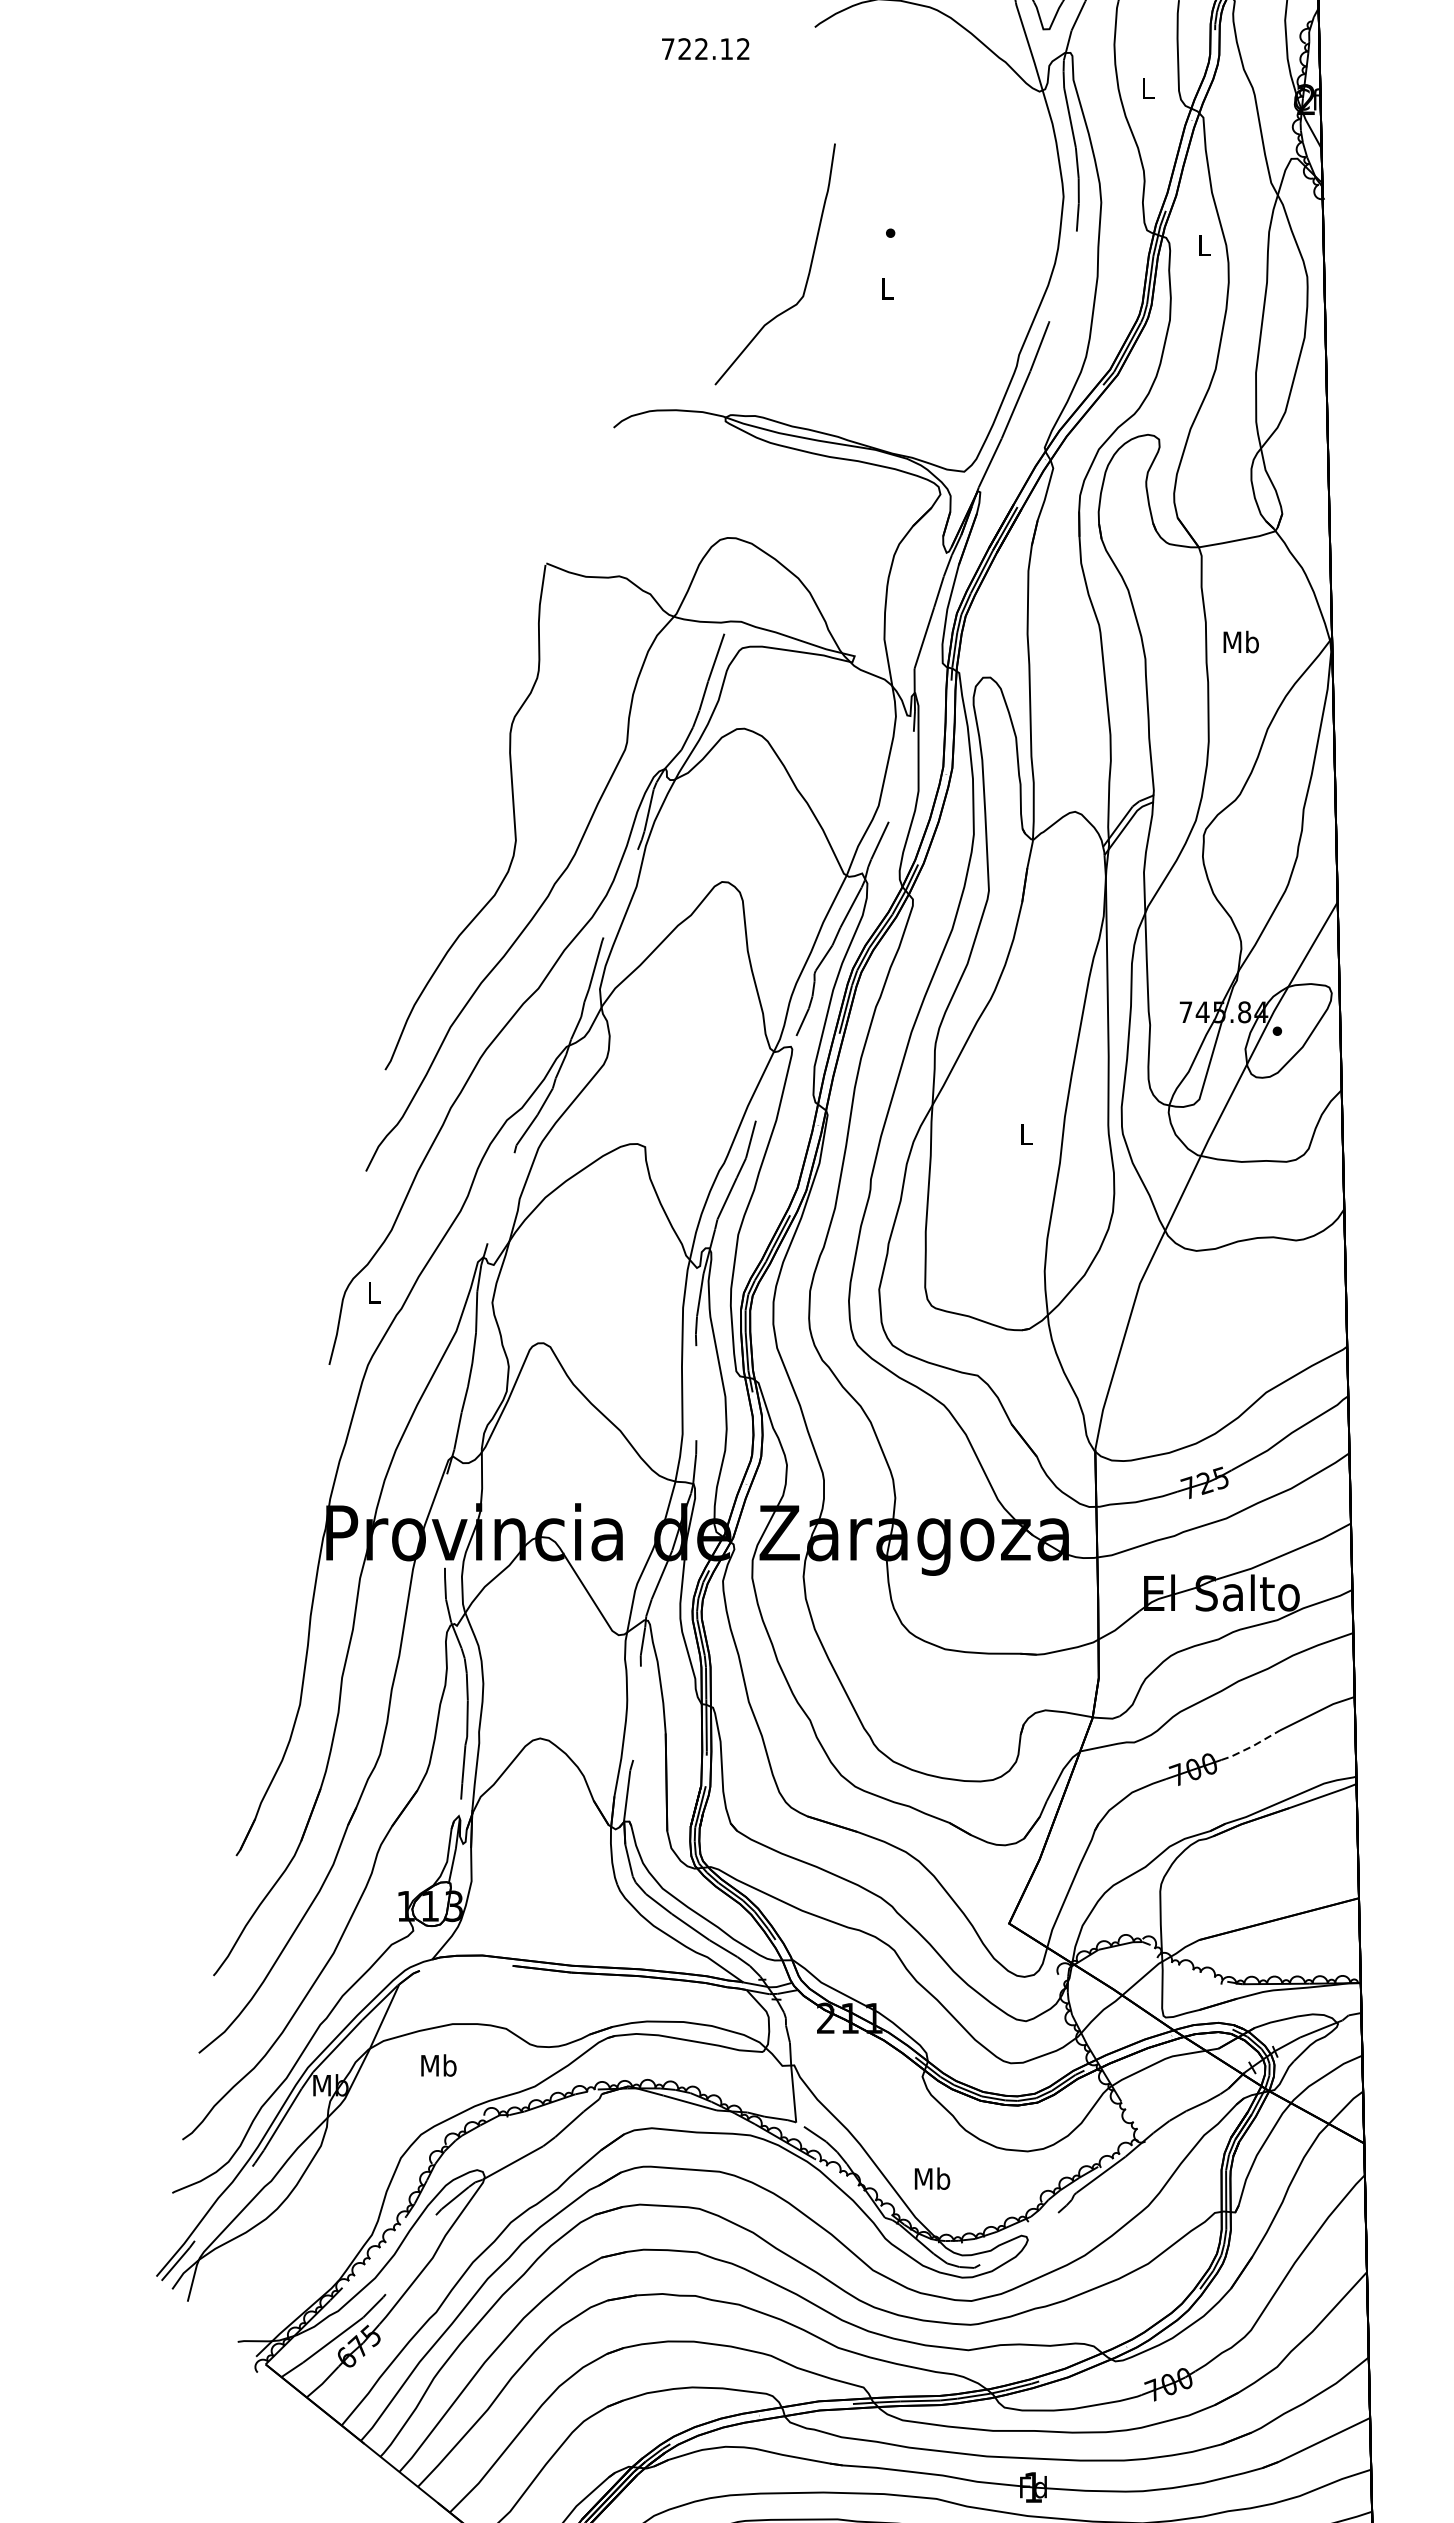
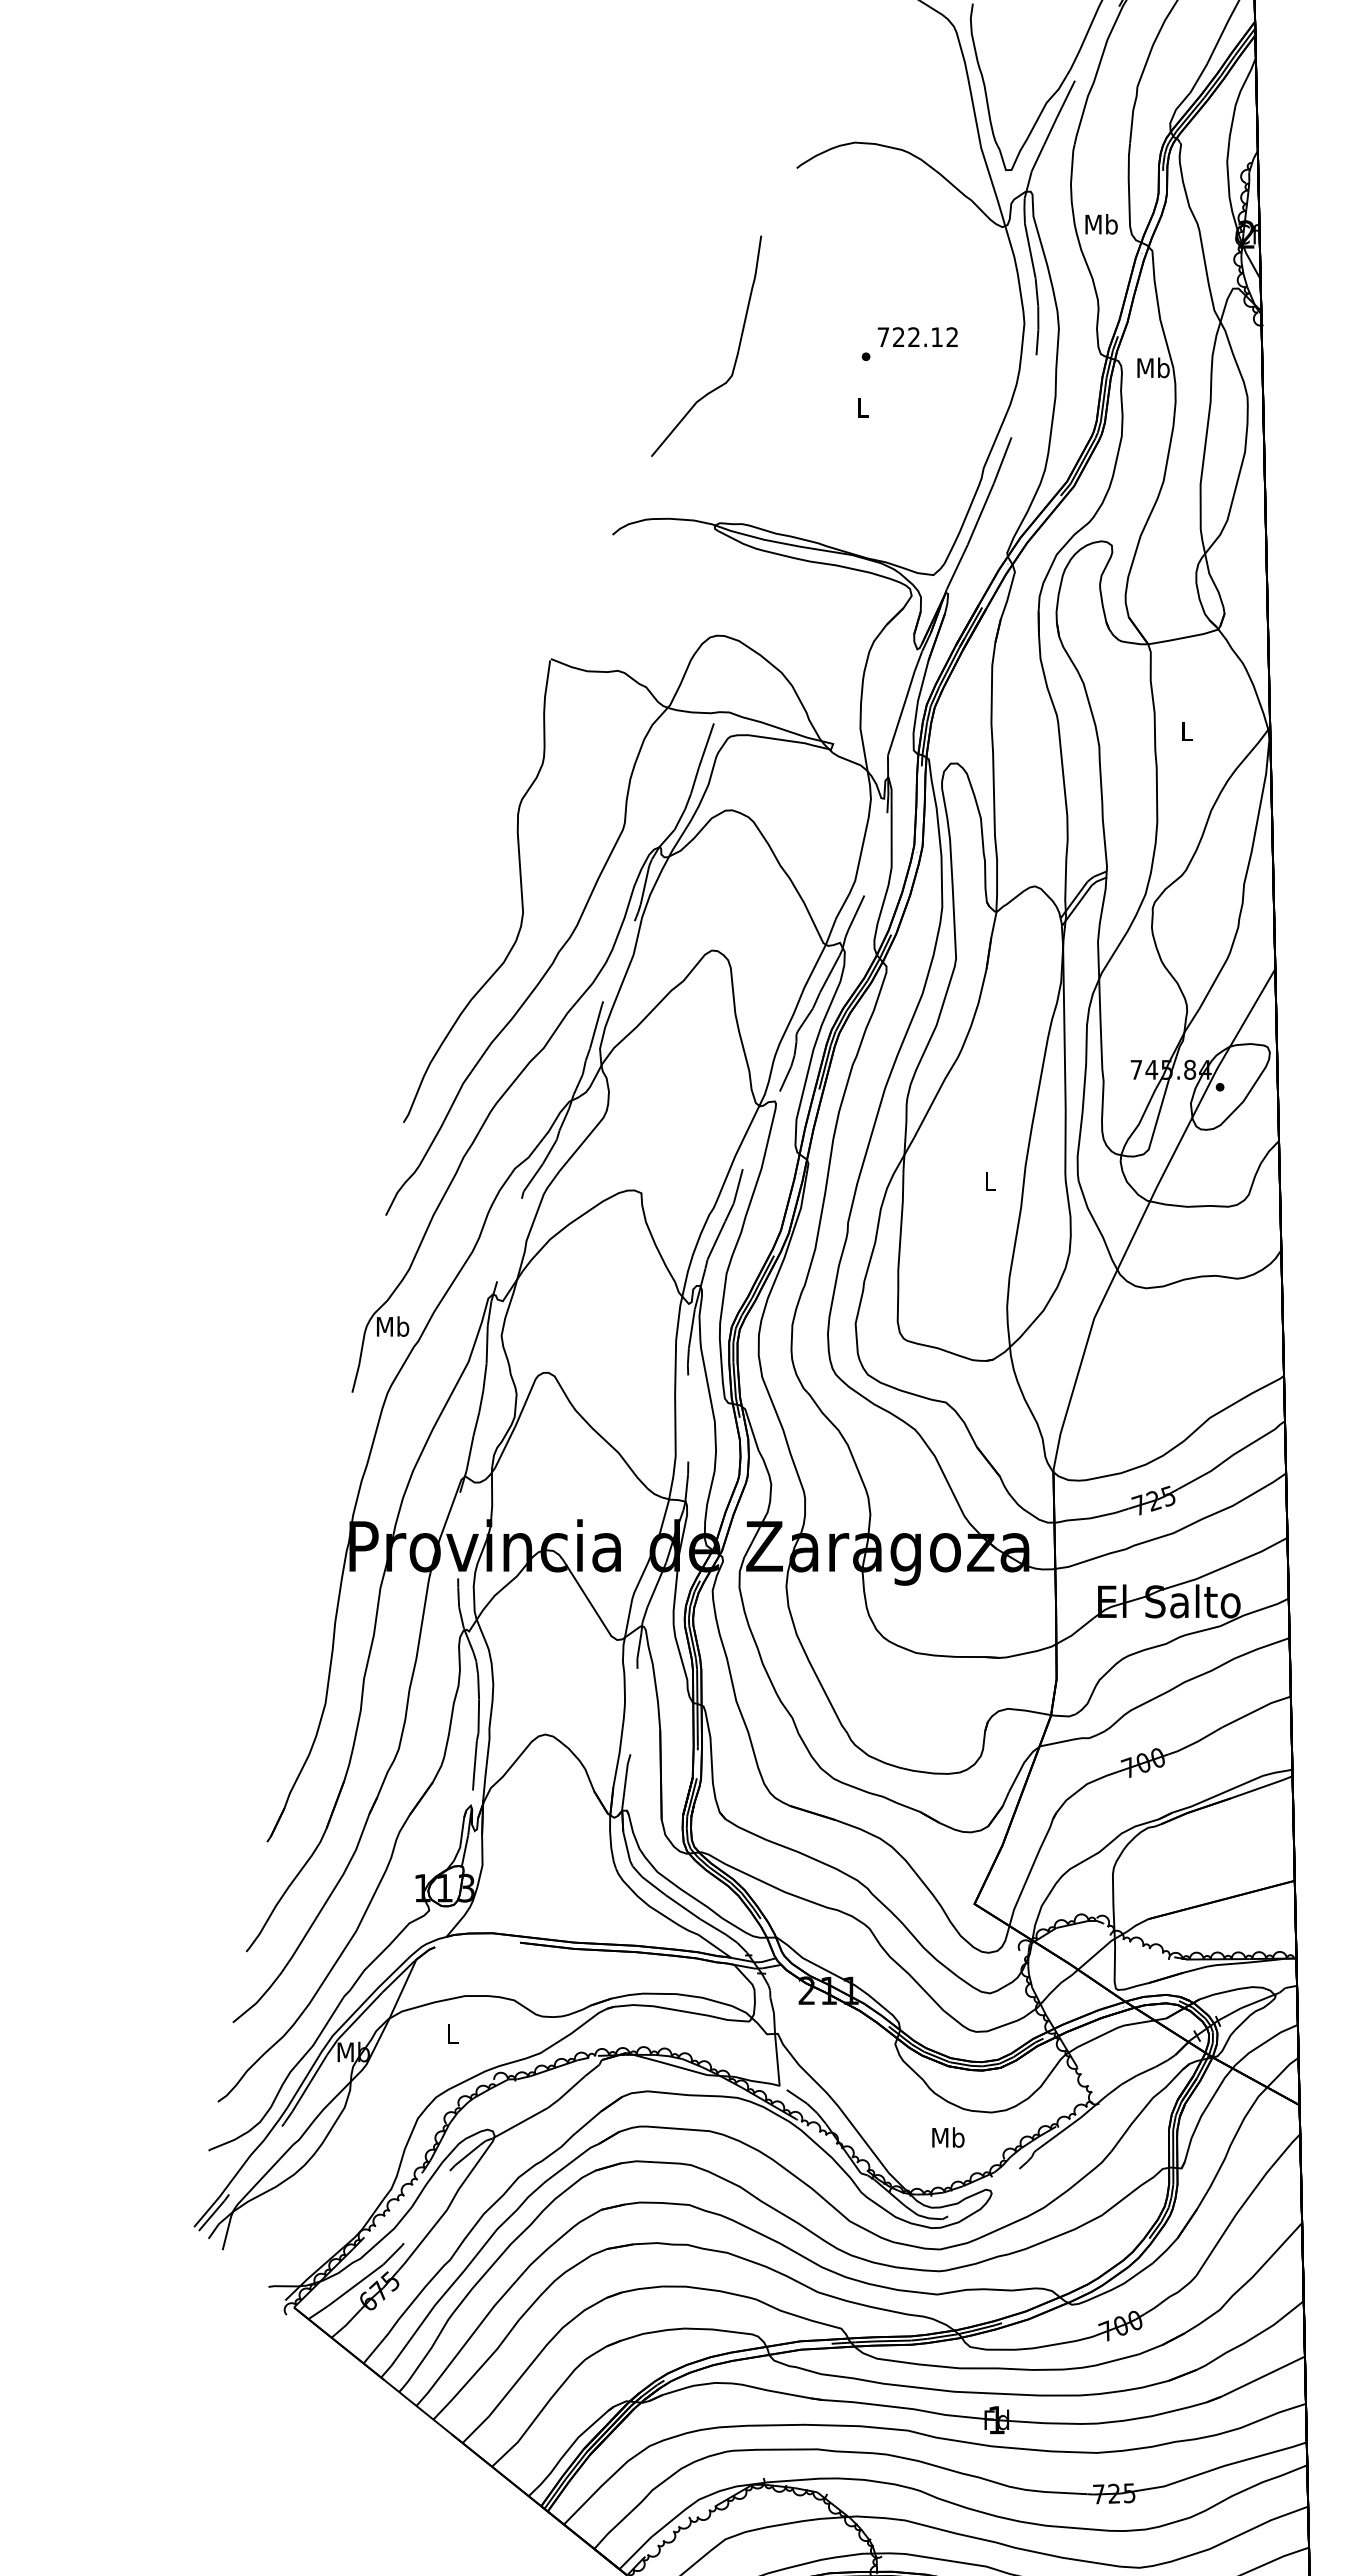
text: (705, 48) -> (917, 336), moved
text: (1147, 88) -> (1101, 224), L -> Mb
text: (1204, 244) -> (1153, 367), L -> Mb
curve: (809, 267) -> (737, 349), moved
text: (1241, 641) -> (1187, 730), Mb -> L
text: (374, 1292) -> (393, 1326), L -> Mb
line: (1251, 1747) -> (1196, 1742), dashed -> solid
text: (438, 2065) -> (452, 2033), Mb -> L
text: (932, 2178) -> (948, 2137), moved

